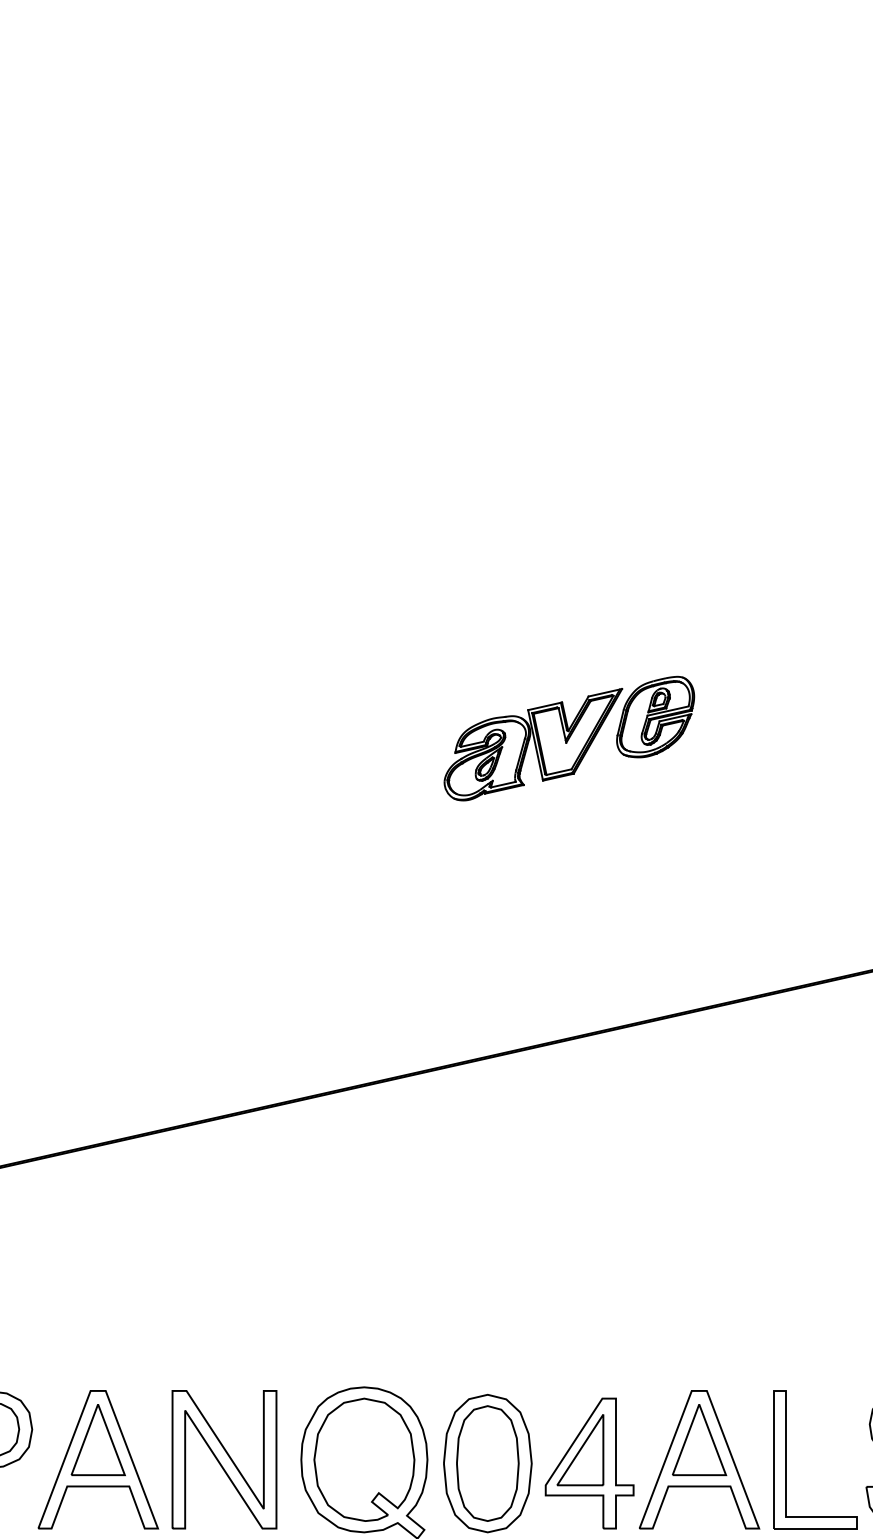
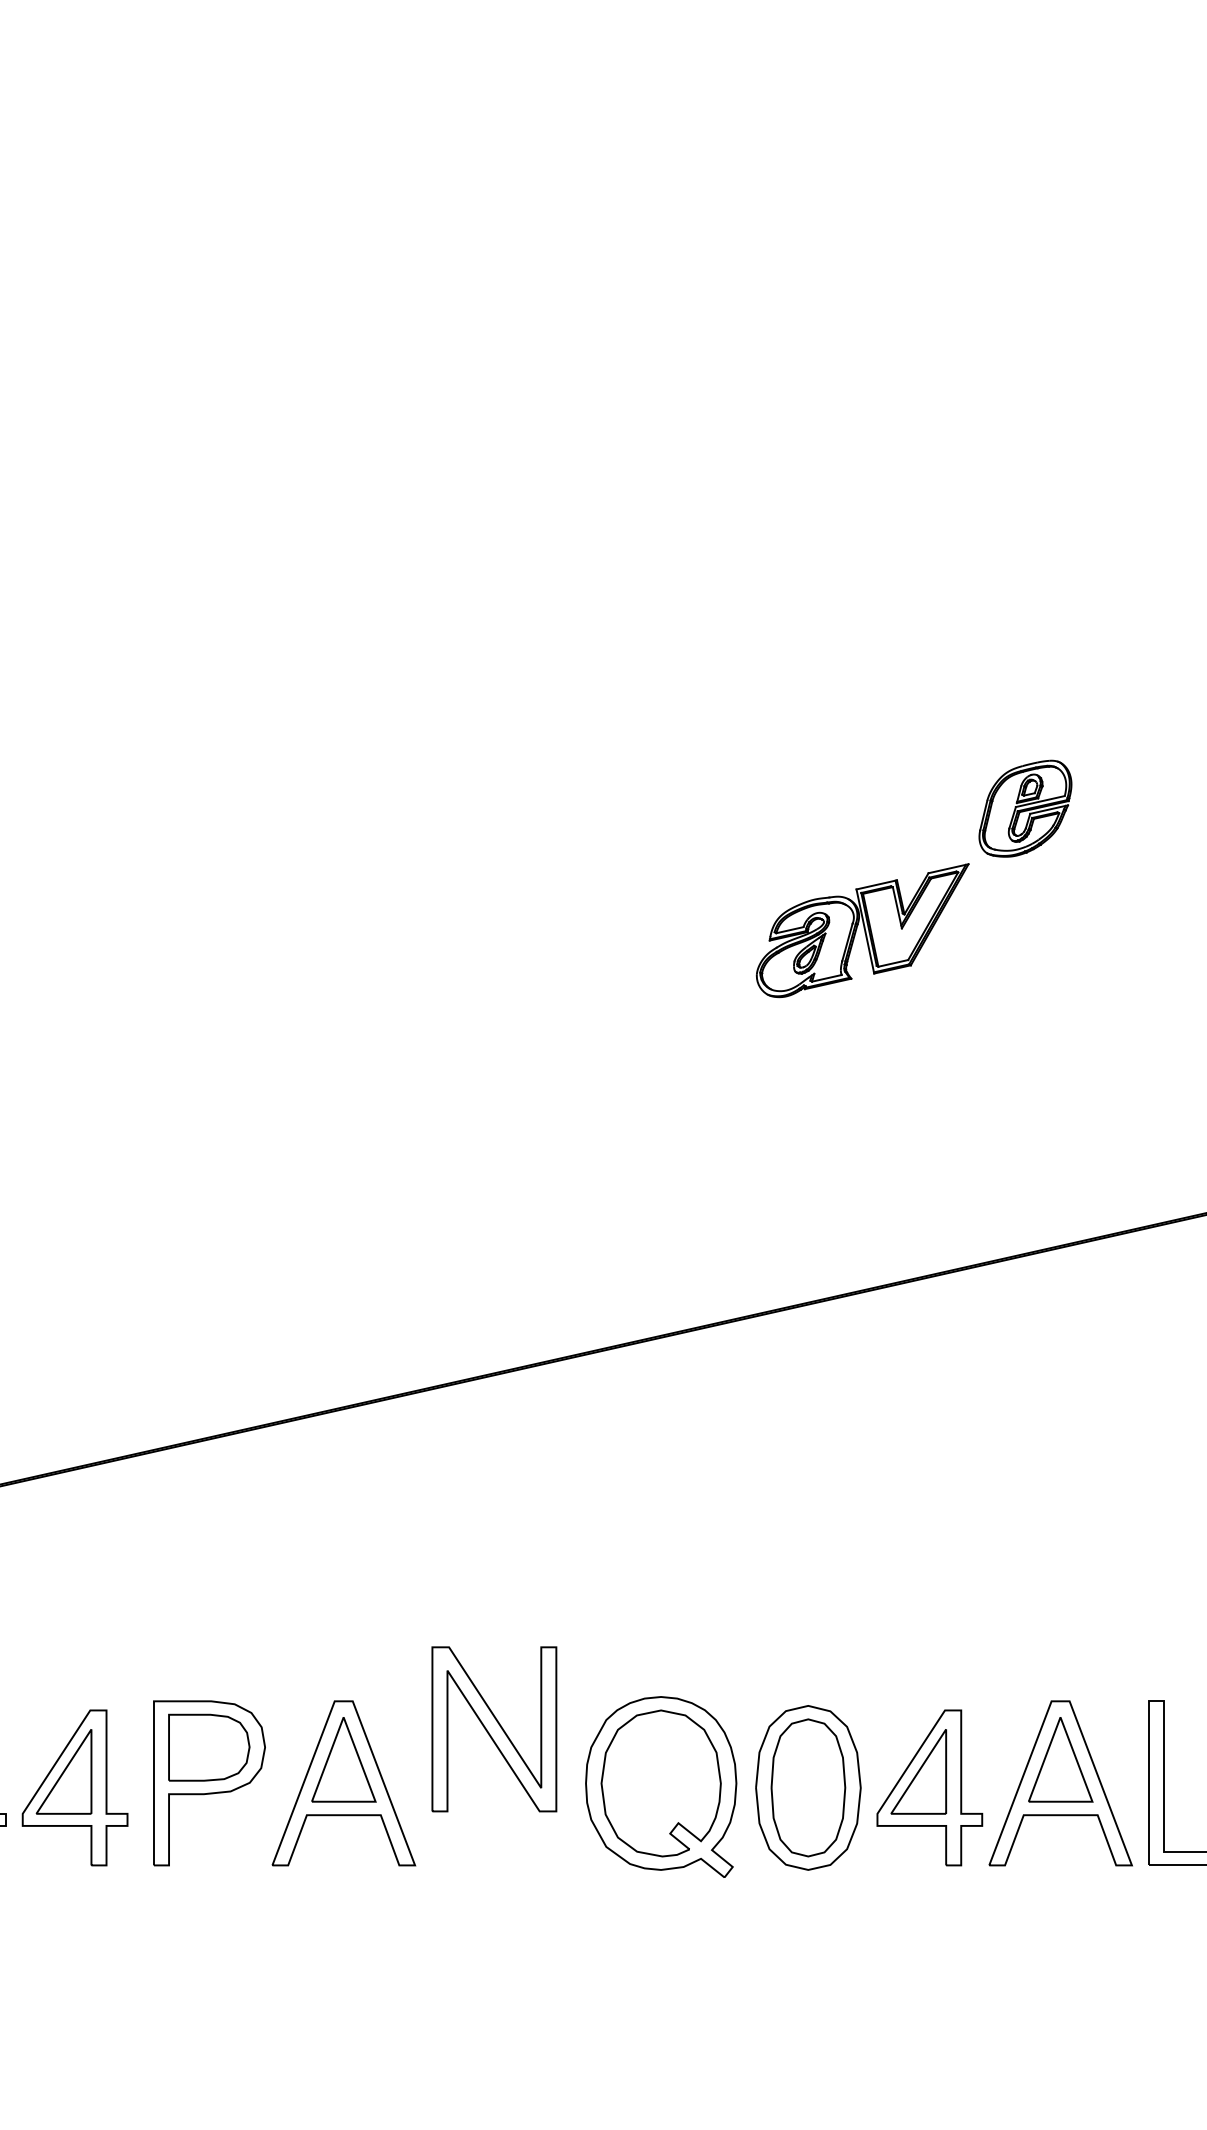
part: (655, 716) -> (1025, 808), moved
part: (224, 1459) -> (494, 1729), moved

